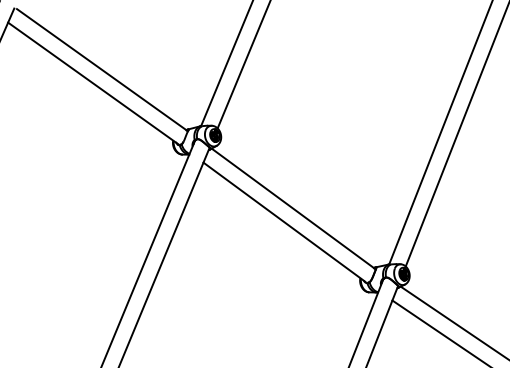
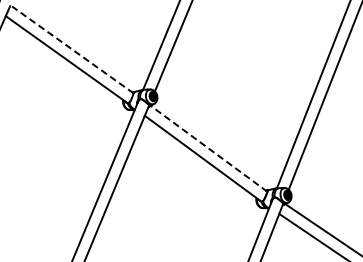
line: (101, 70) -> (72, 50), solid -> dashed
line: (294, 208) -> (209, 148), solid -> dashed

